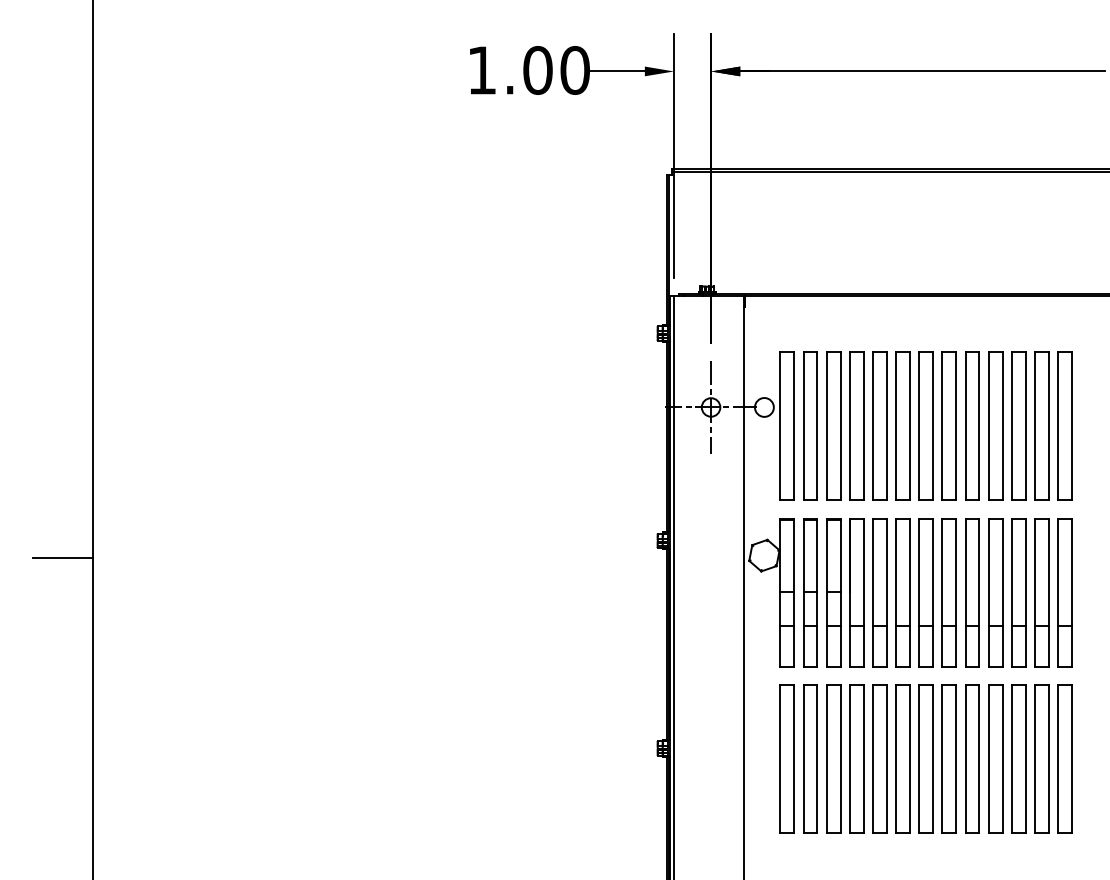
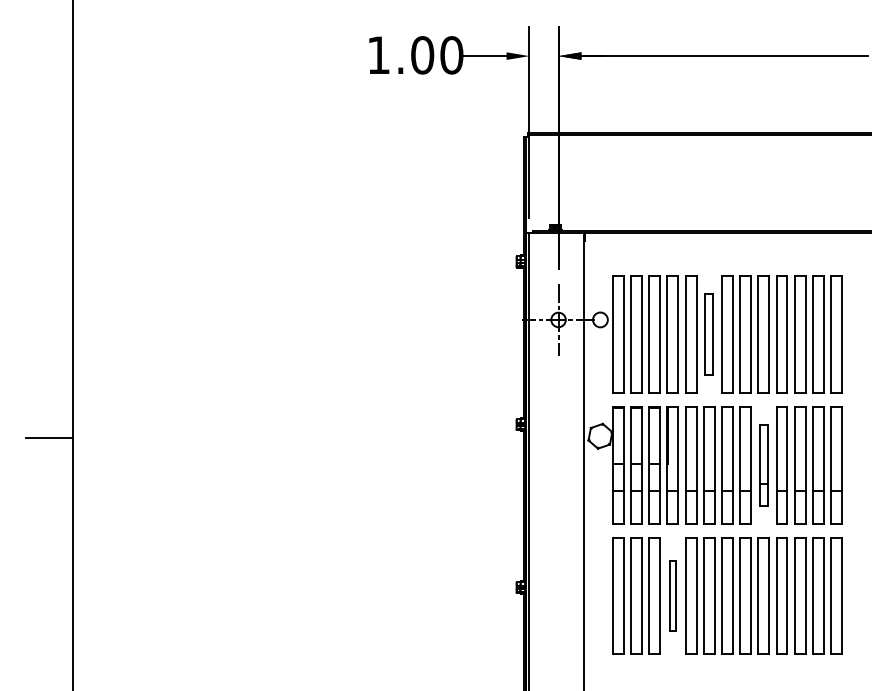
part: (902, 425) -> (708, 334), size x0.7
part: (972, 592) -> (763, 465), size x0.7
part: (856, 758) -> (672, 595), size x0.6

